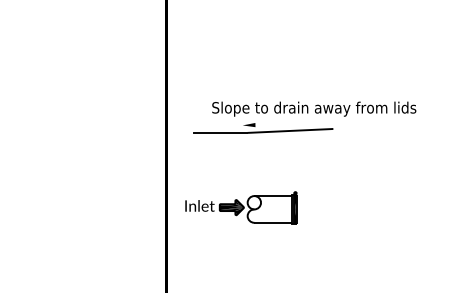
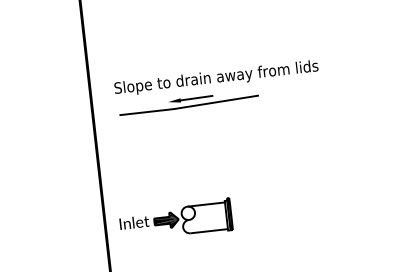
text: (314, 108) -> (216, 77), moved
line: (271, 124) -> (196, 98), added
part: (241, 207) -> (176, 219), moved

